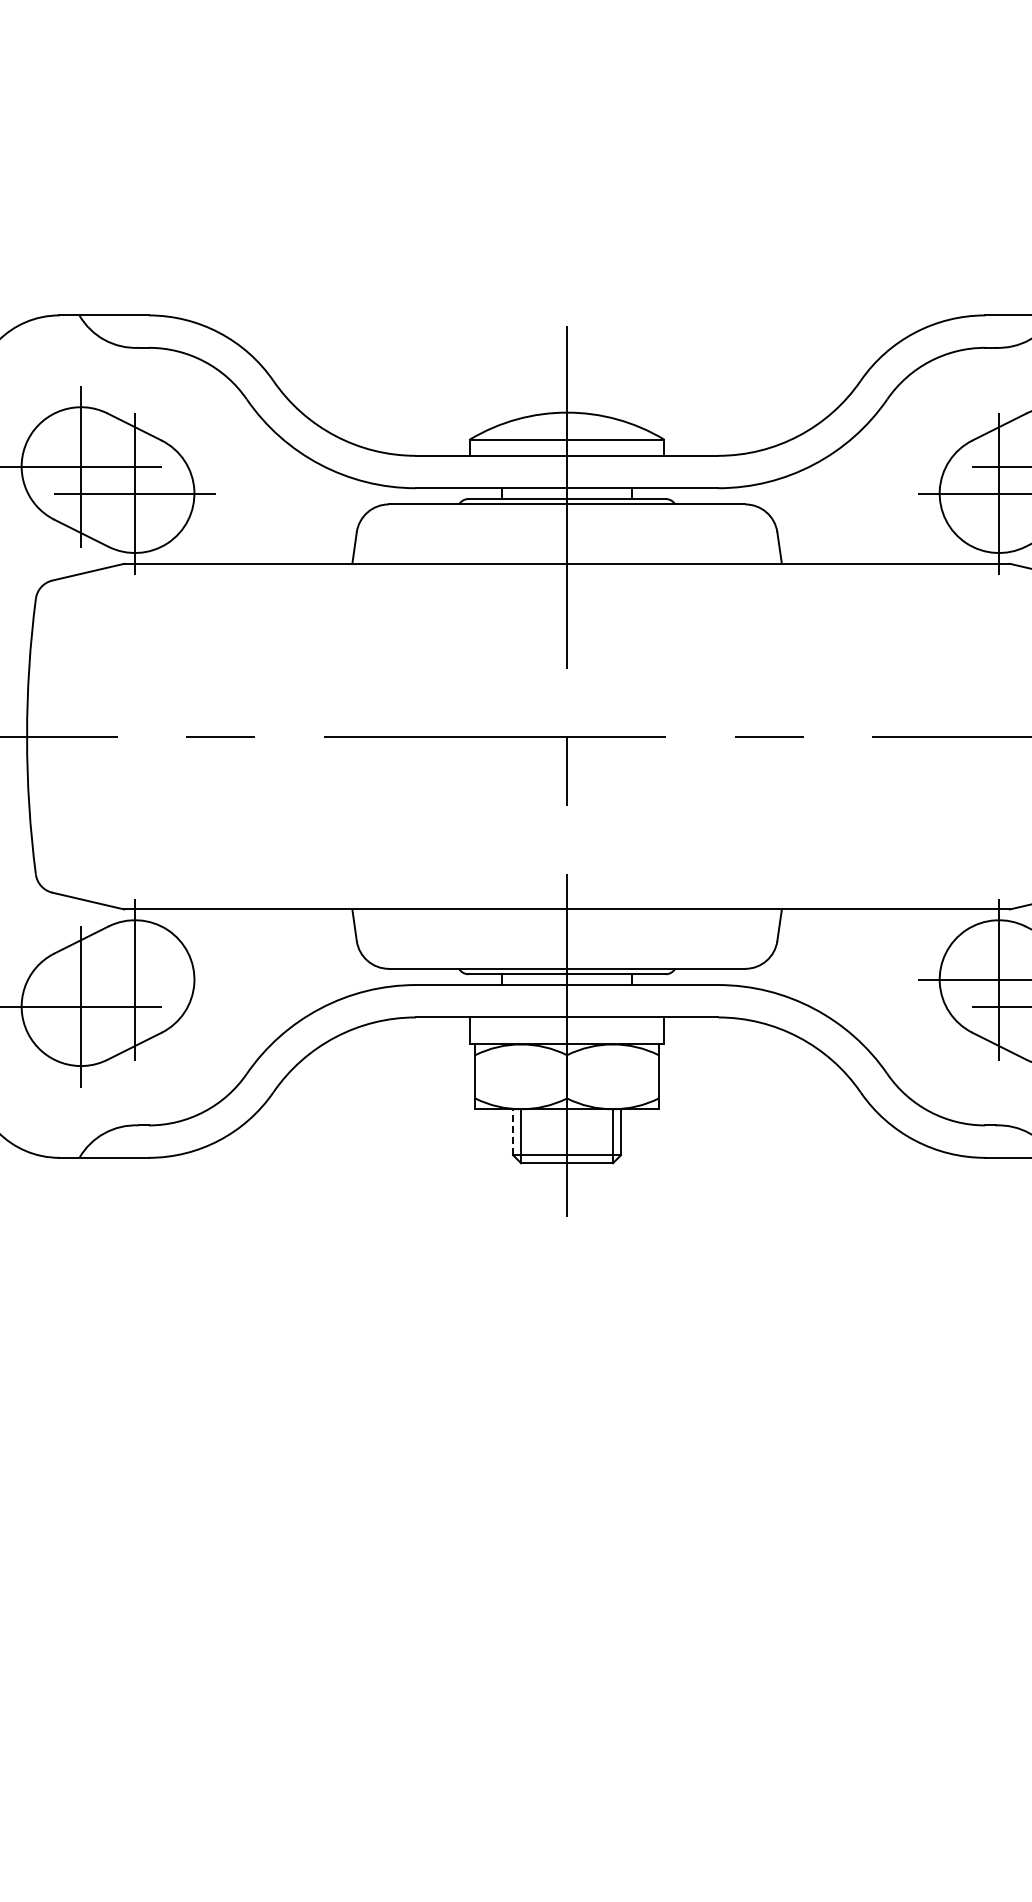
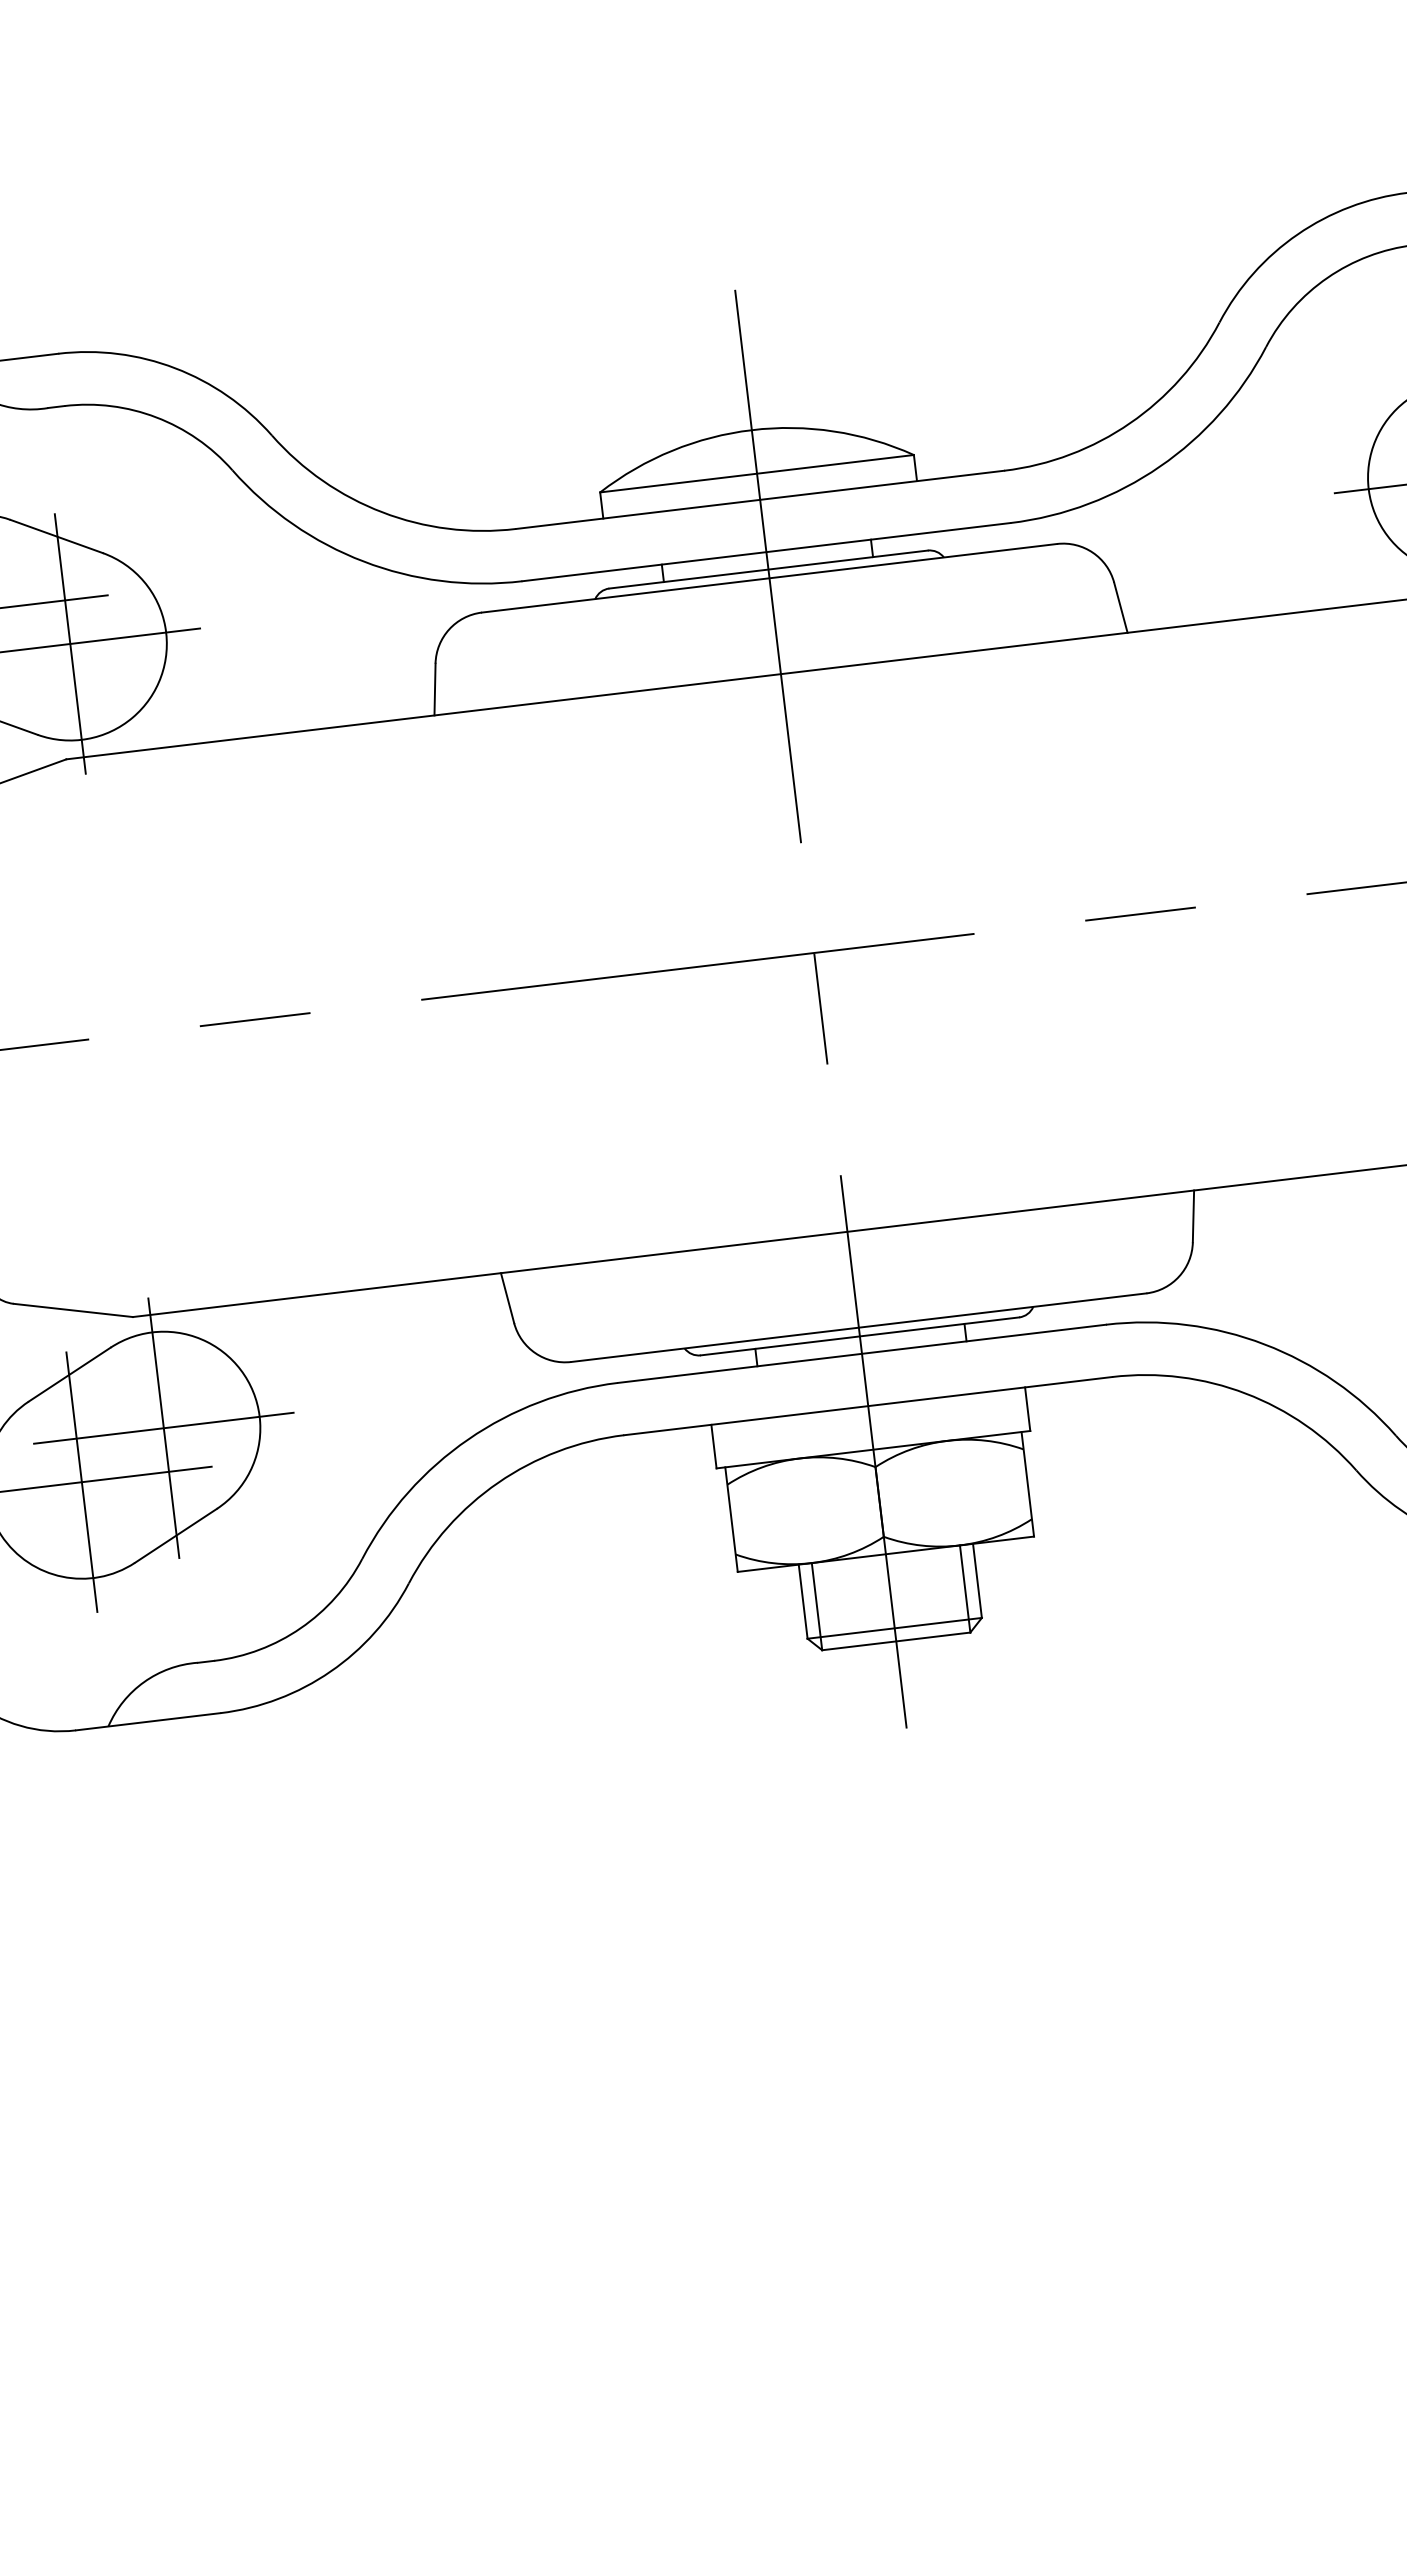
line: (135, 979) -> (164, 1427), added
line: (513, 1132) -> (803, 1602), dashed -> solid

